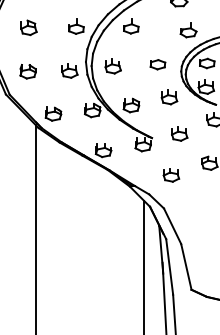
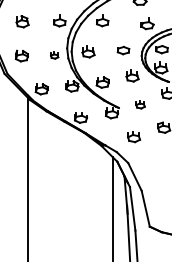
part: (69, 70) -> (54, 55), size x0.6
part: (179, 133) -> (140, 104), size x0.7

